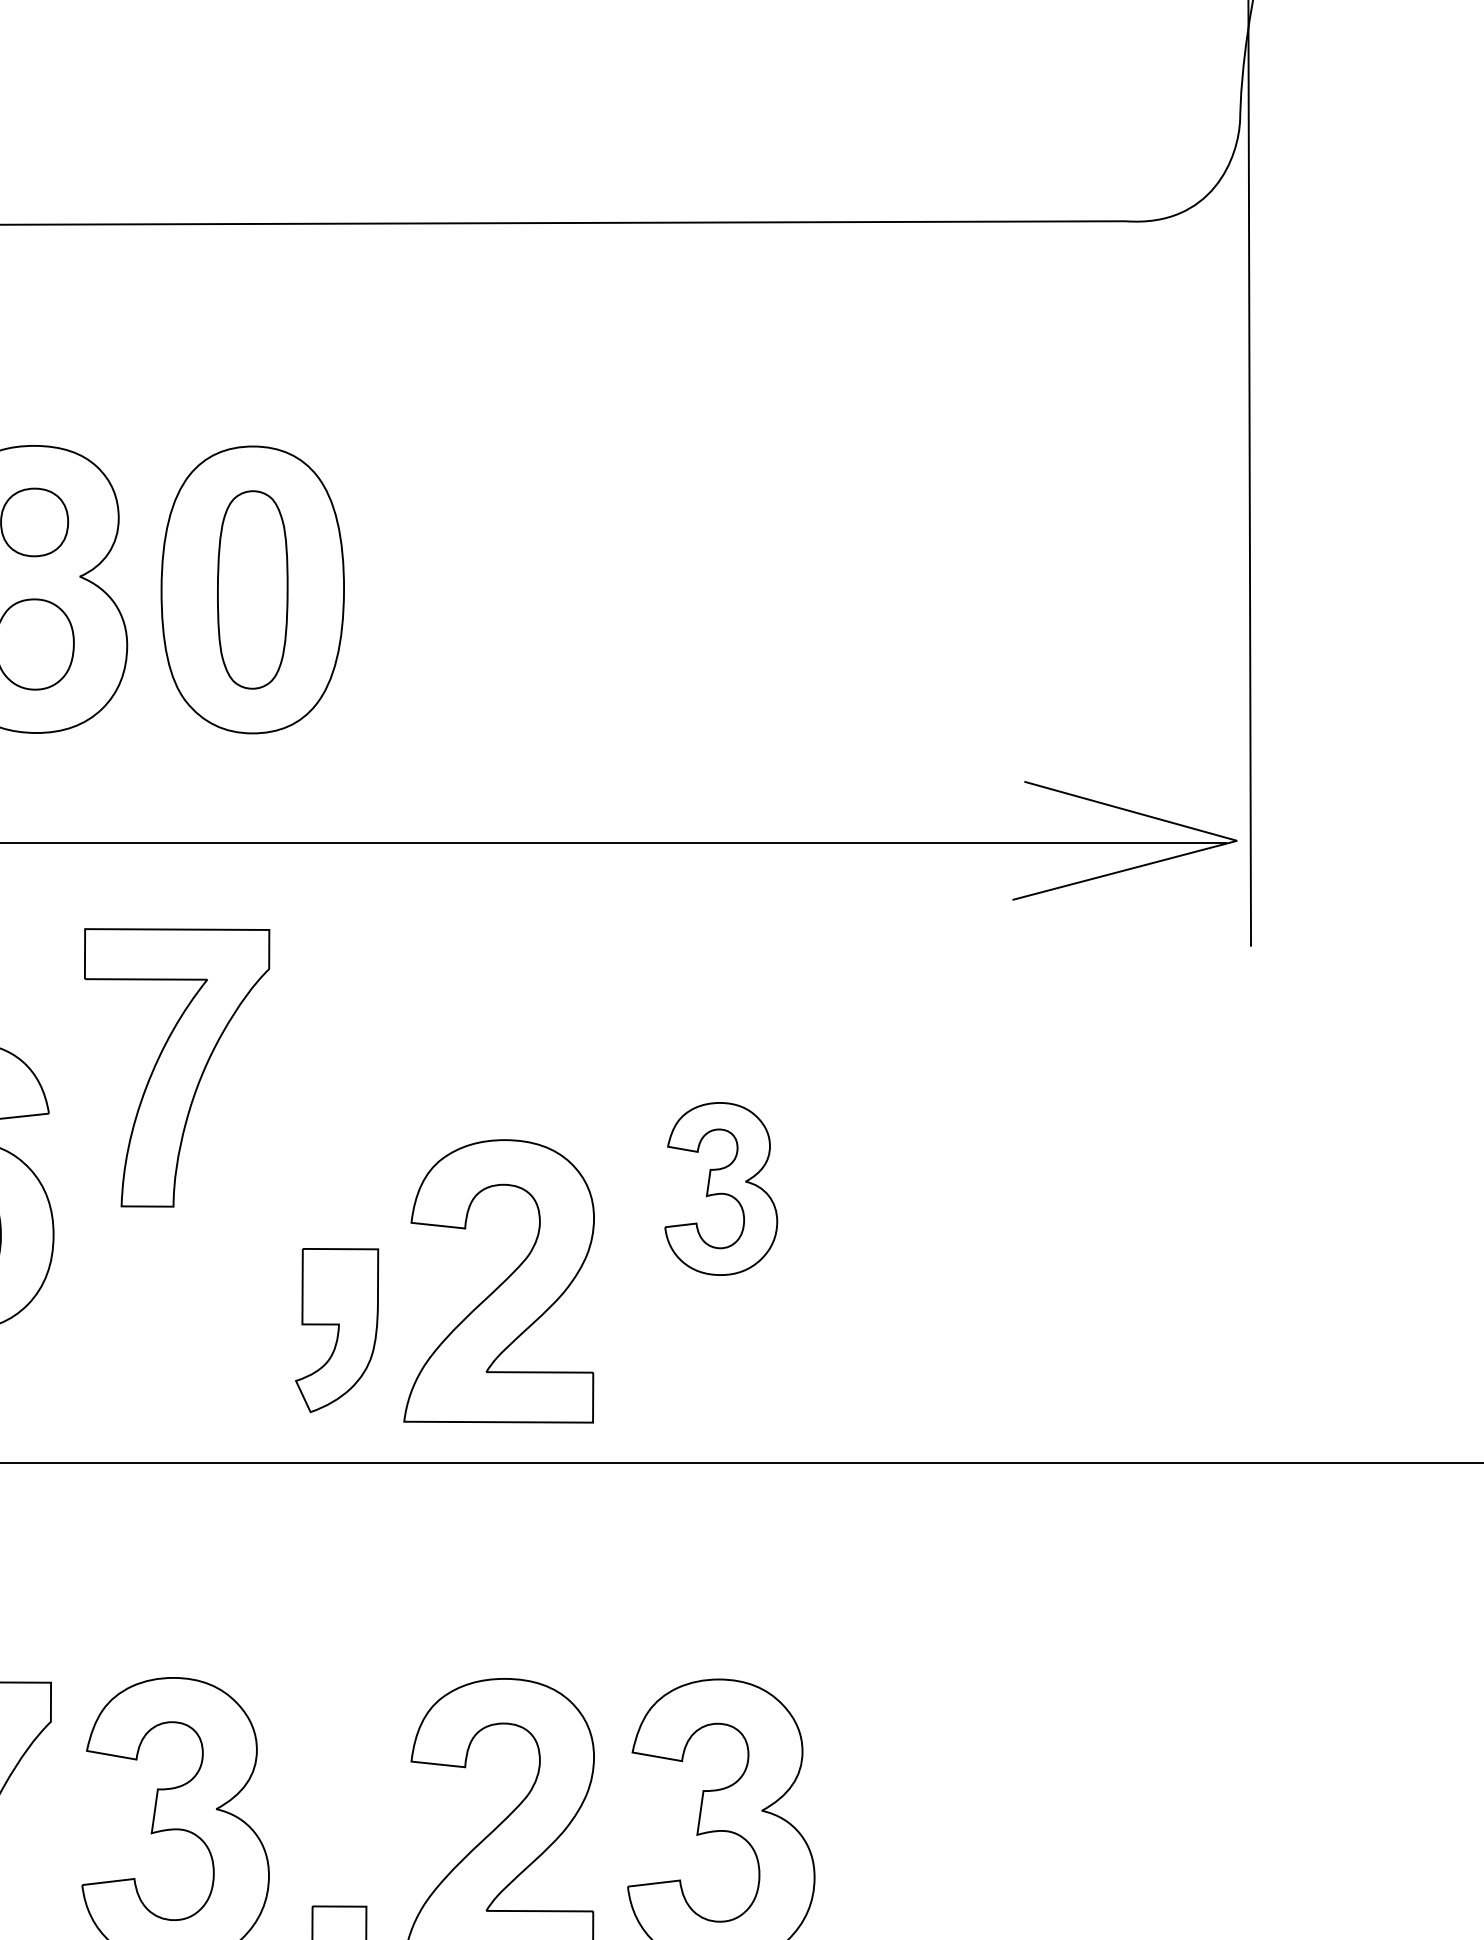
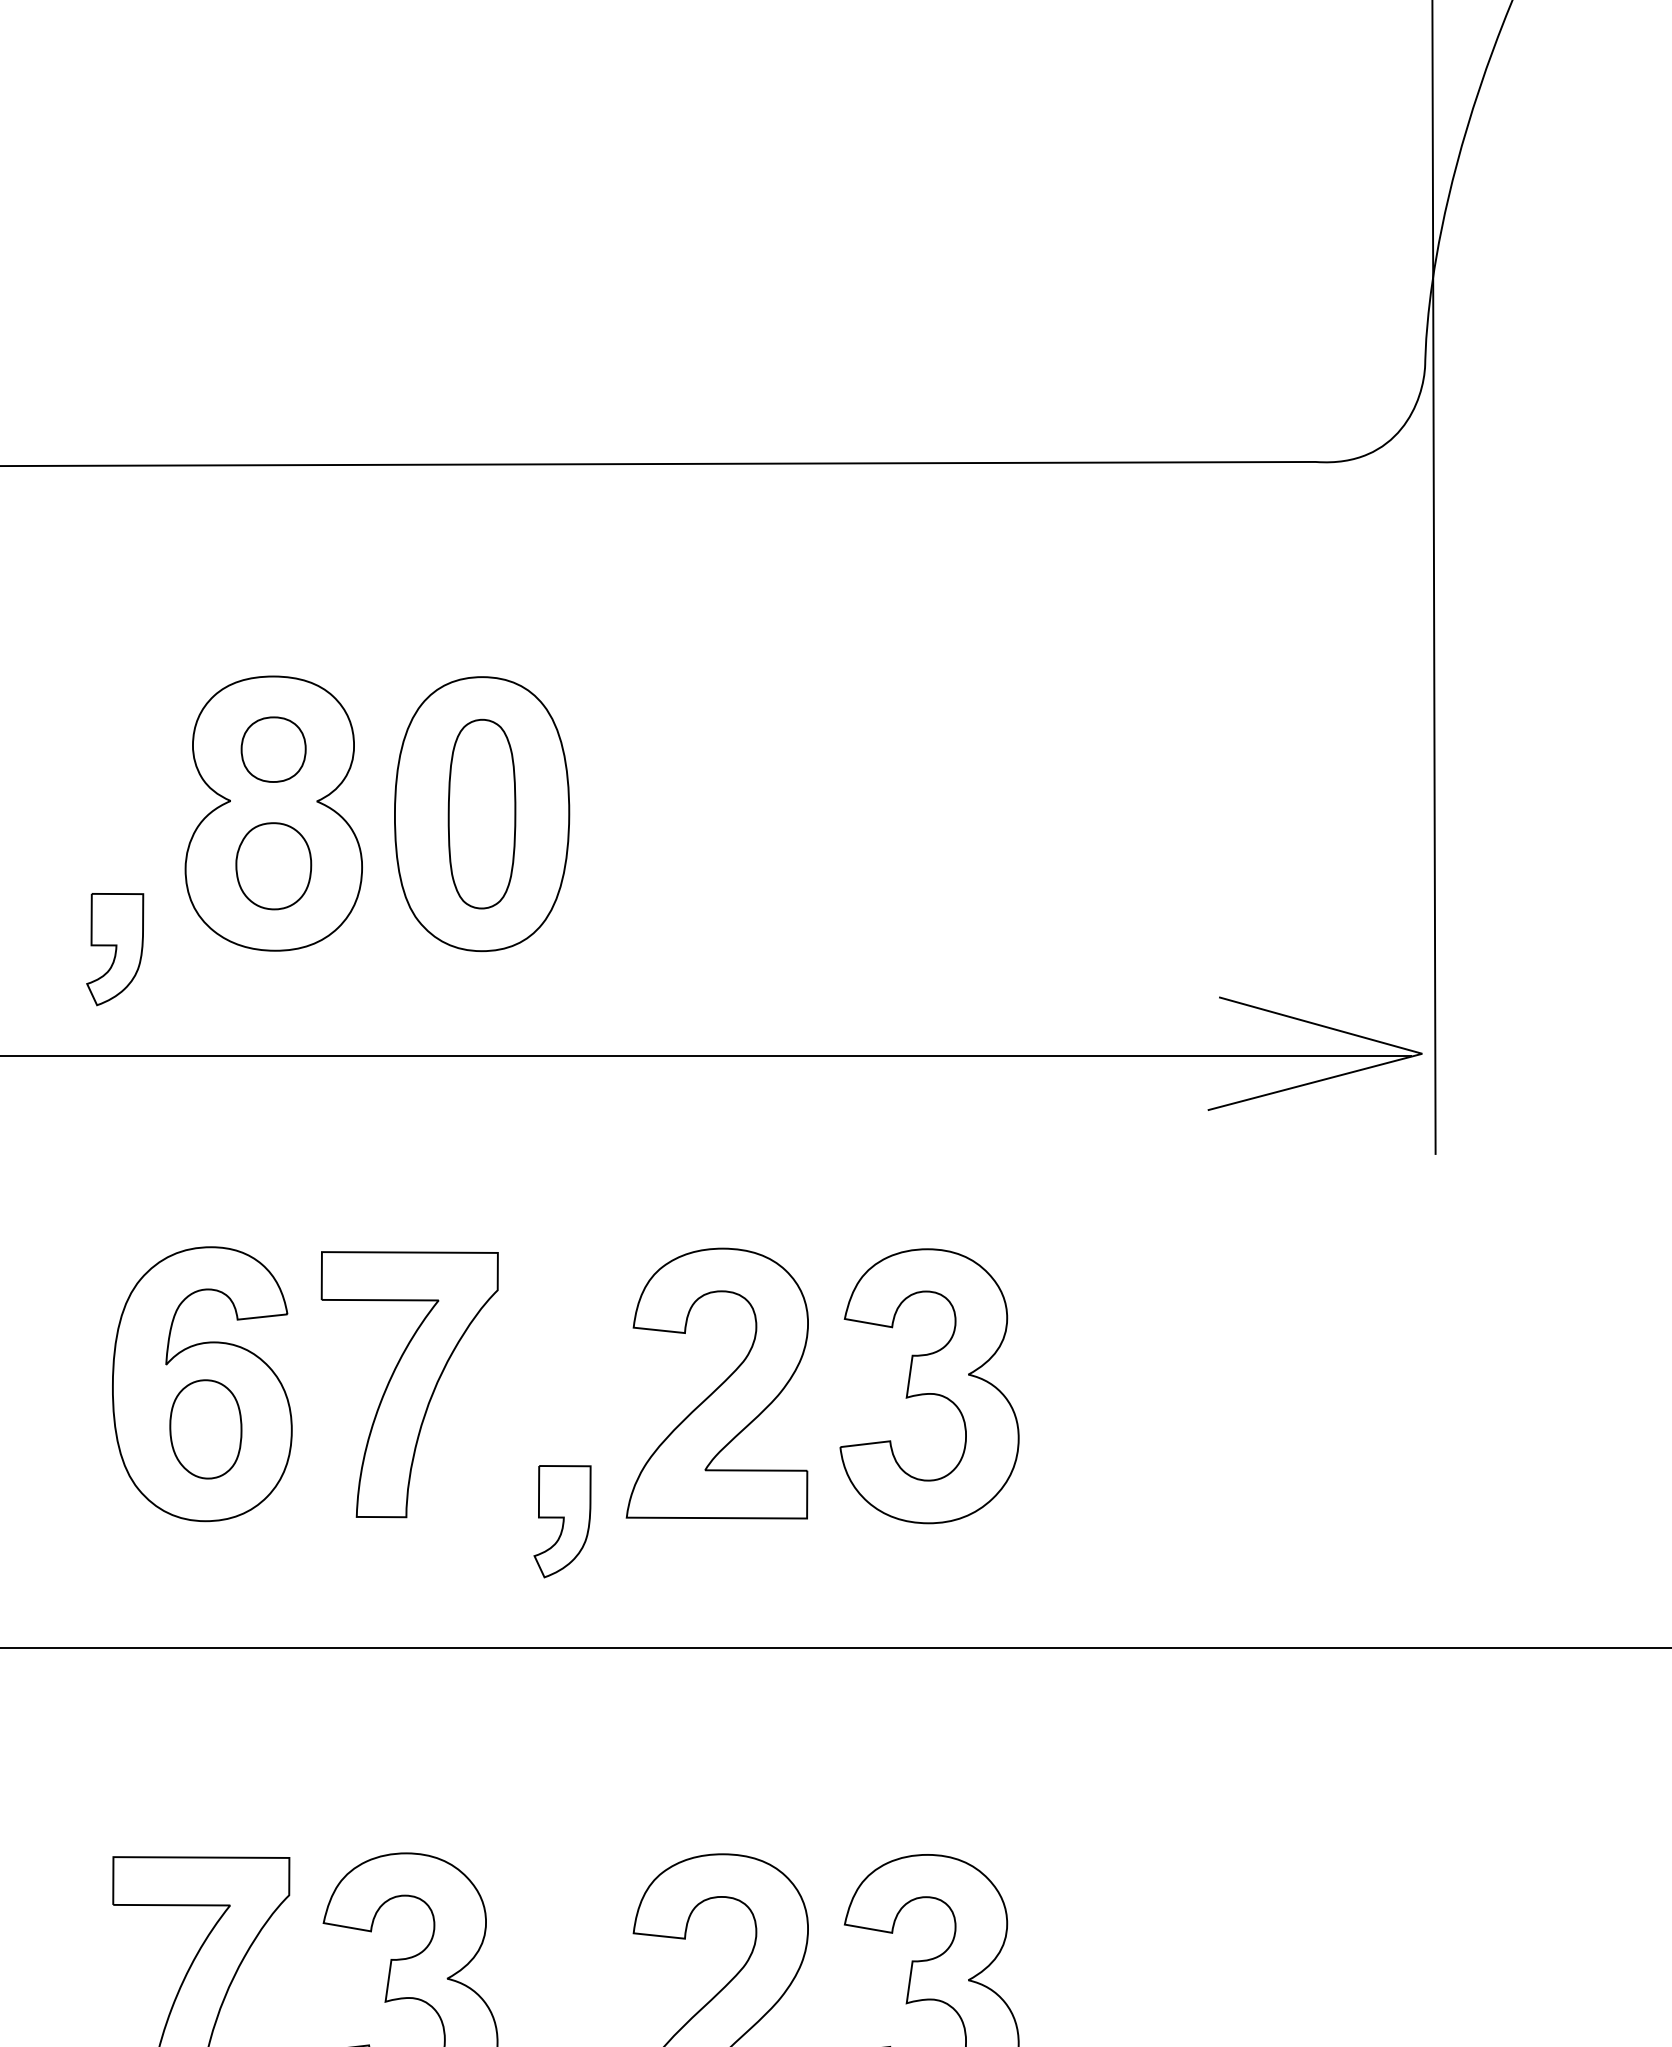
part: (176, 1067) -> (409, 1384), moved
part: (721, 1189) -> (929, 1386), size x1.67
part: (498, 1281) -> (716, 1383), moved
part: (336, 1330) -> (562, 1521), size x0.71

